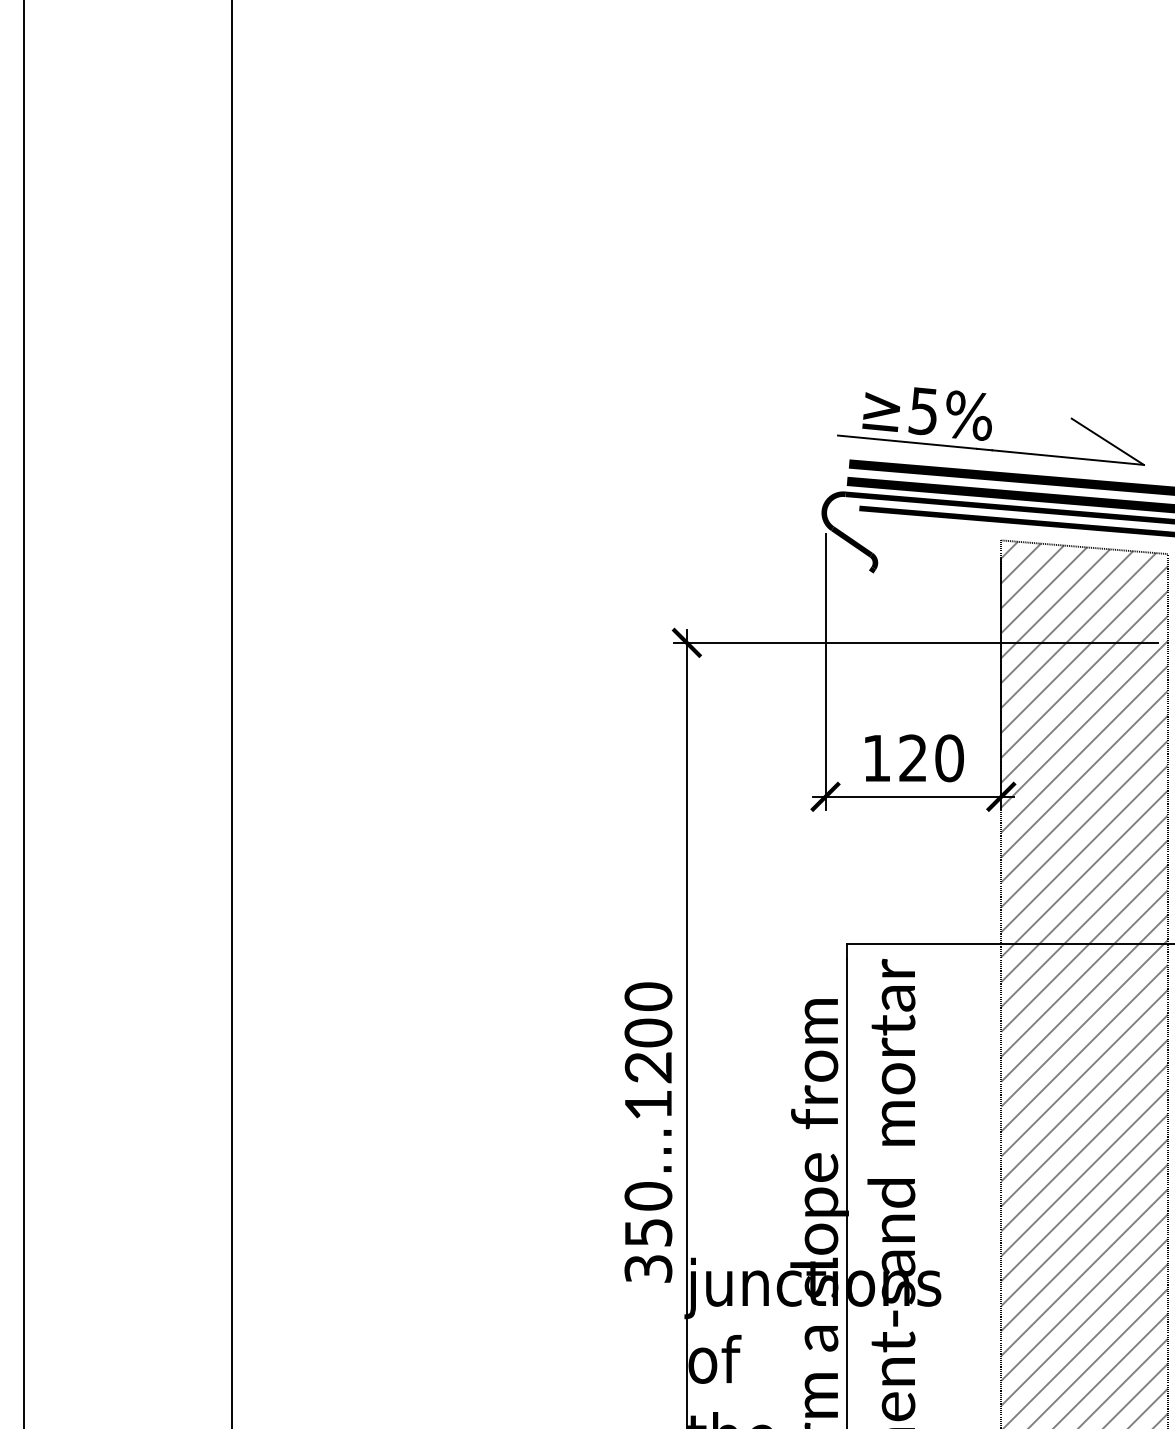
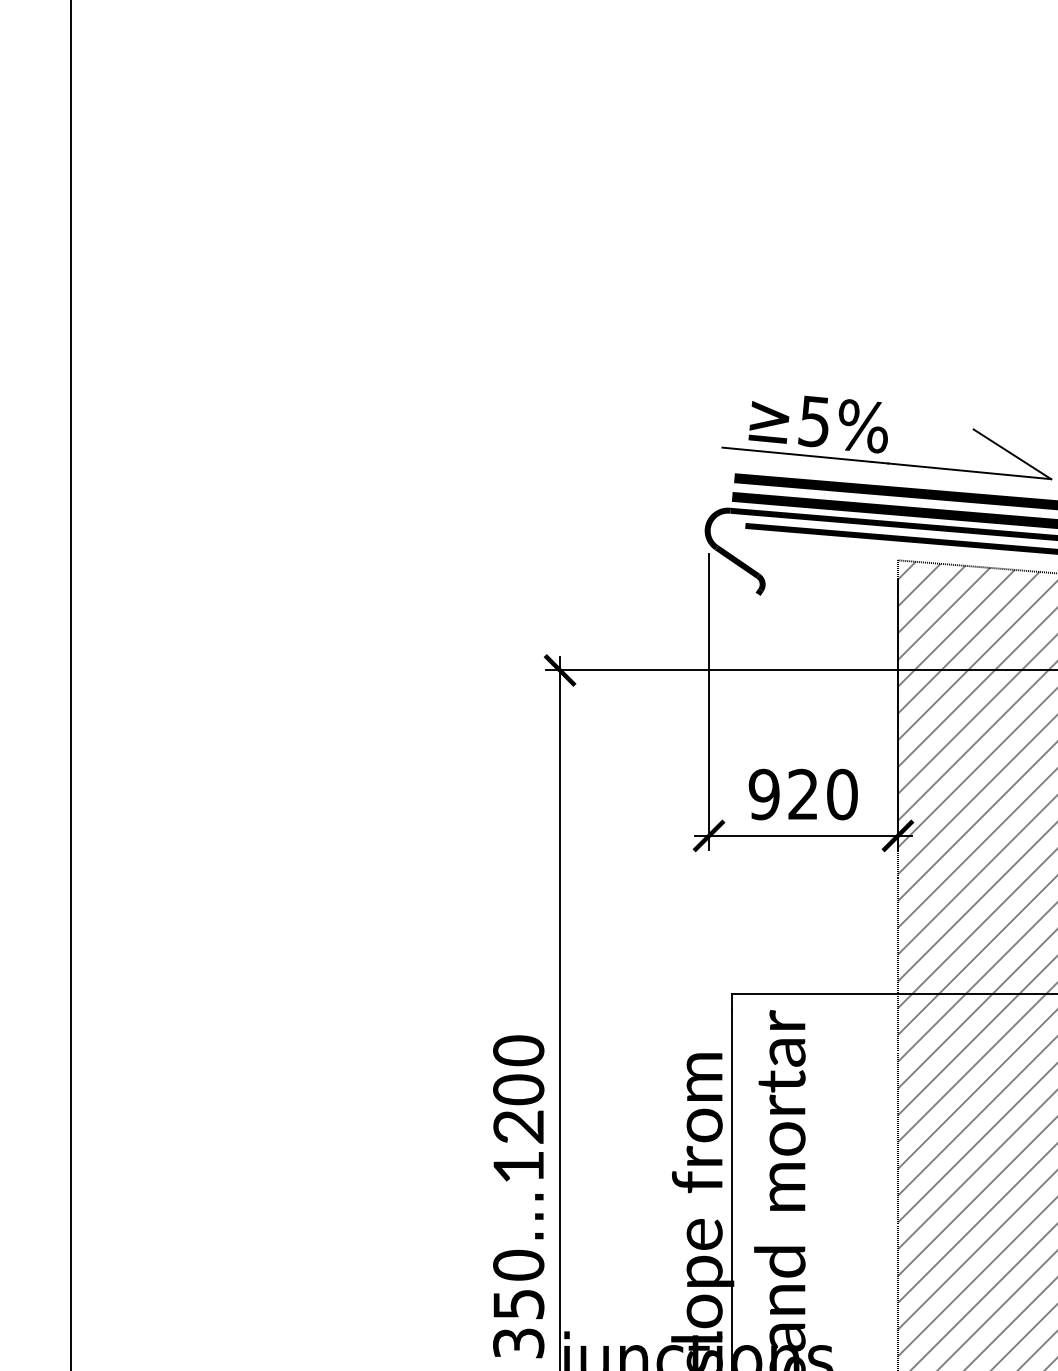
text: (876, 758) -> (763, 794), 120 -> 920

